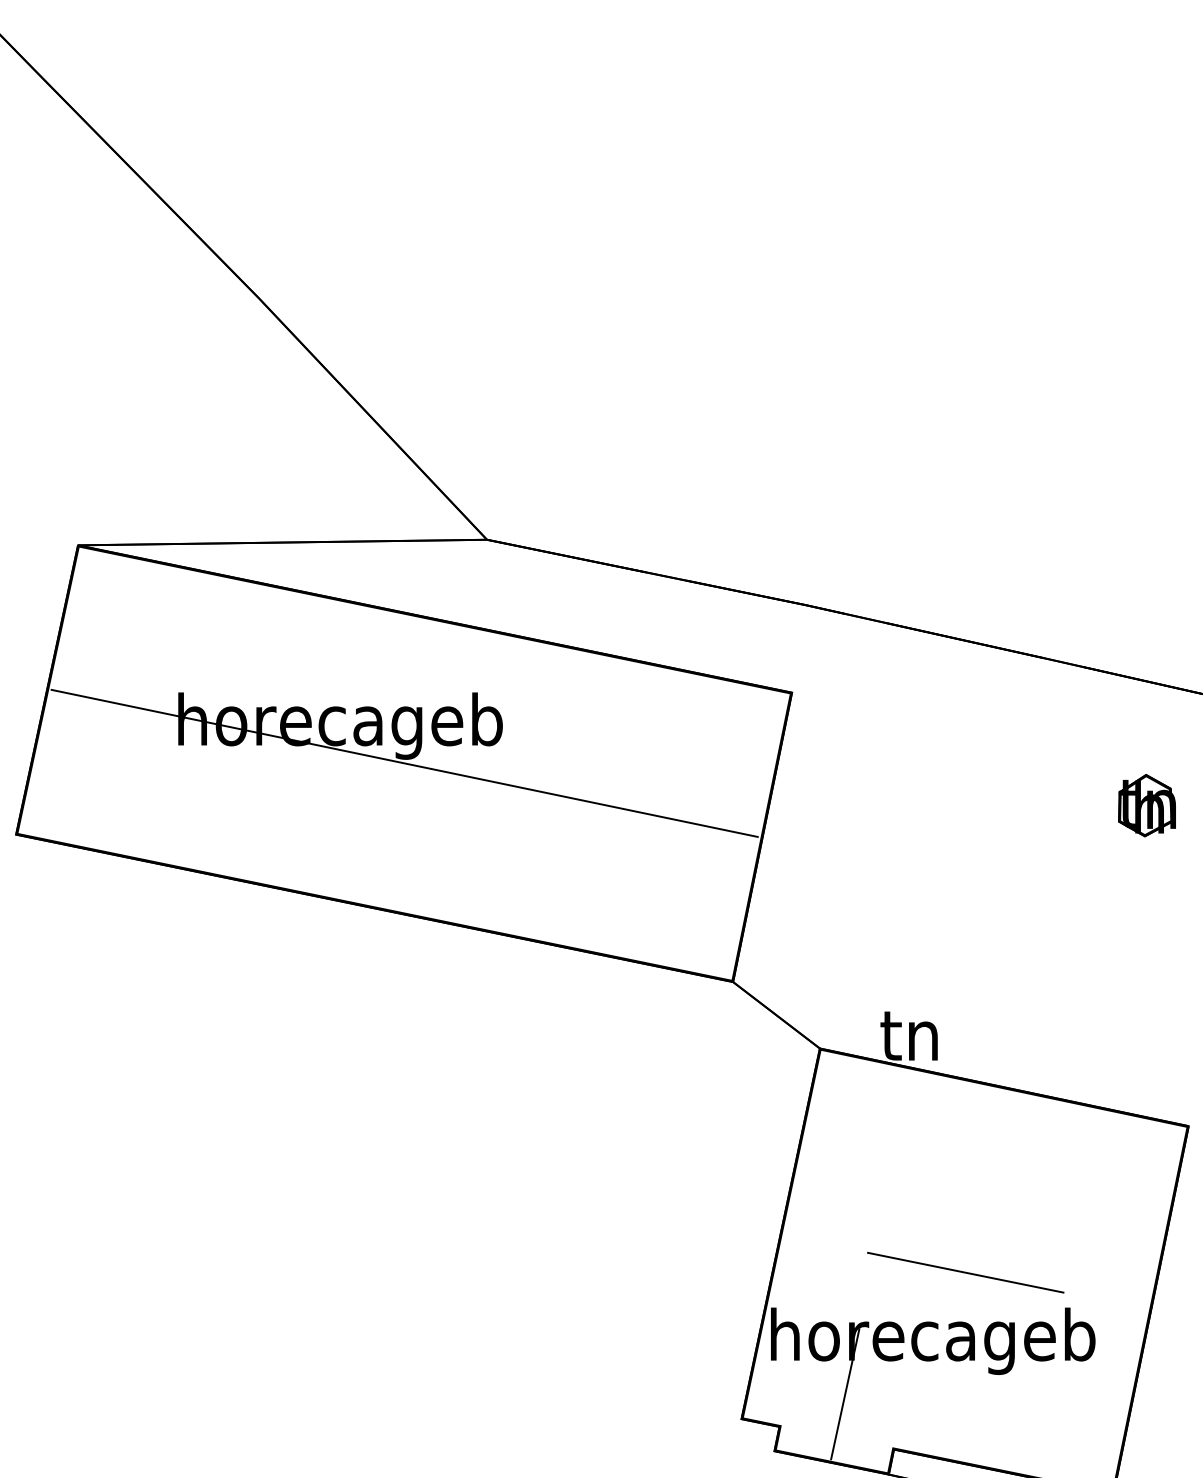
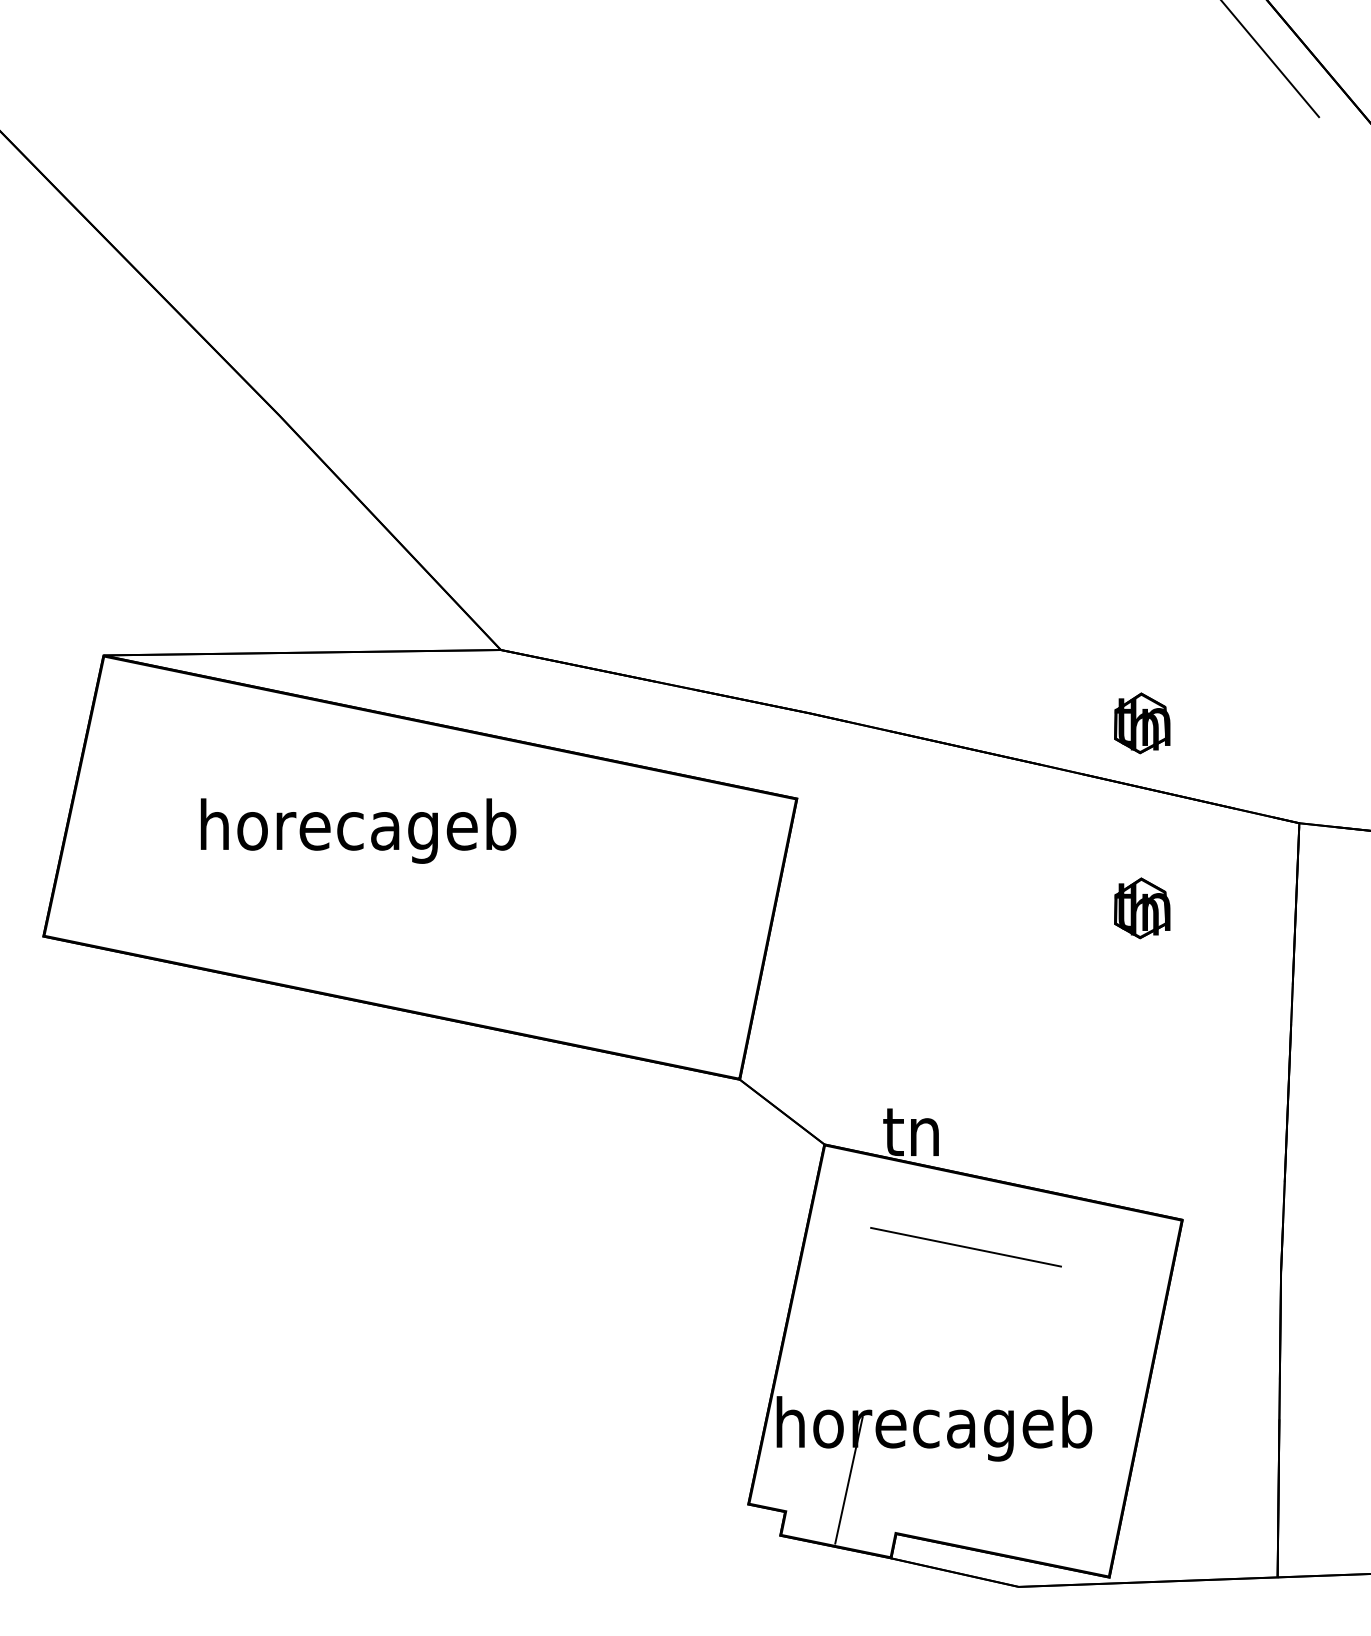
part: (1147, 615) -> (1142, 723), added
line: (404, 762) -> (420, 866), removed
line: (965, 1272) -> (965, 1247), moved

